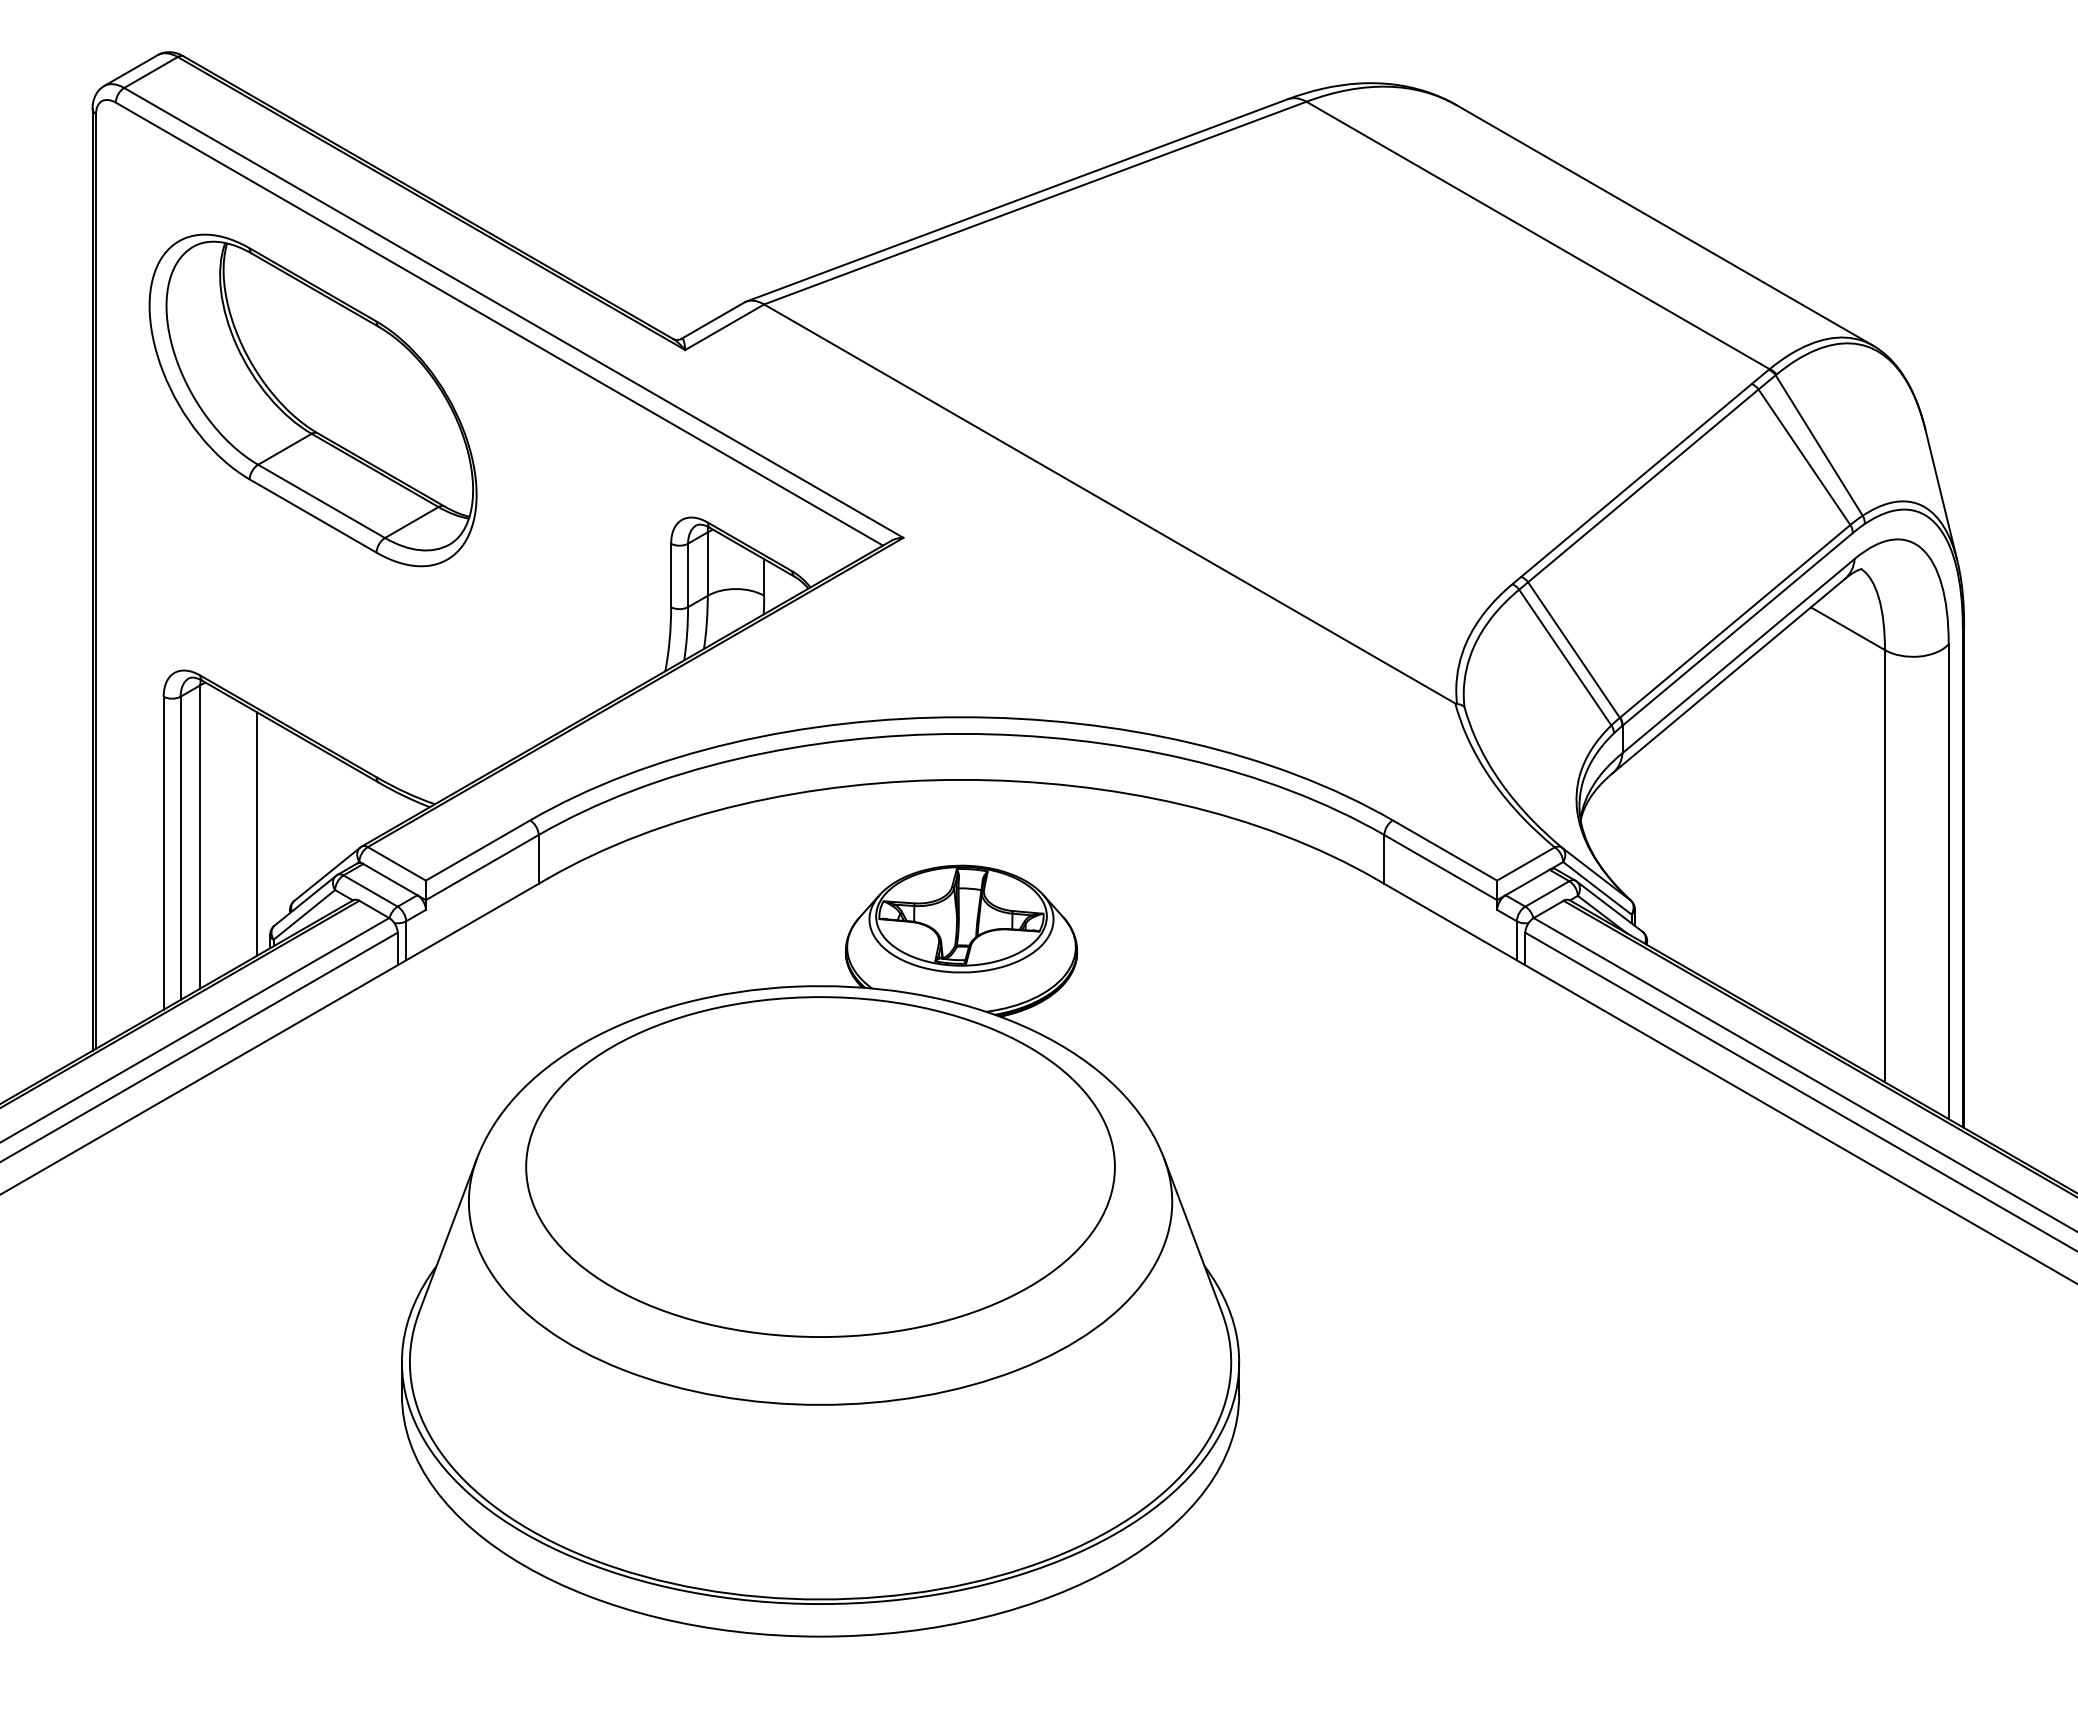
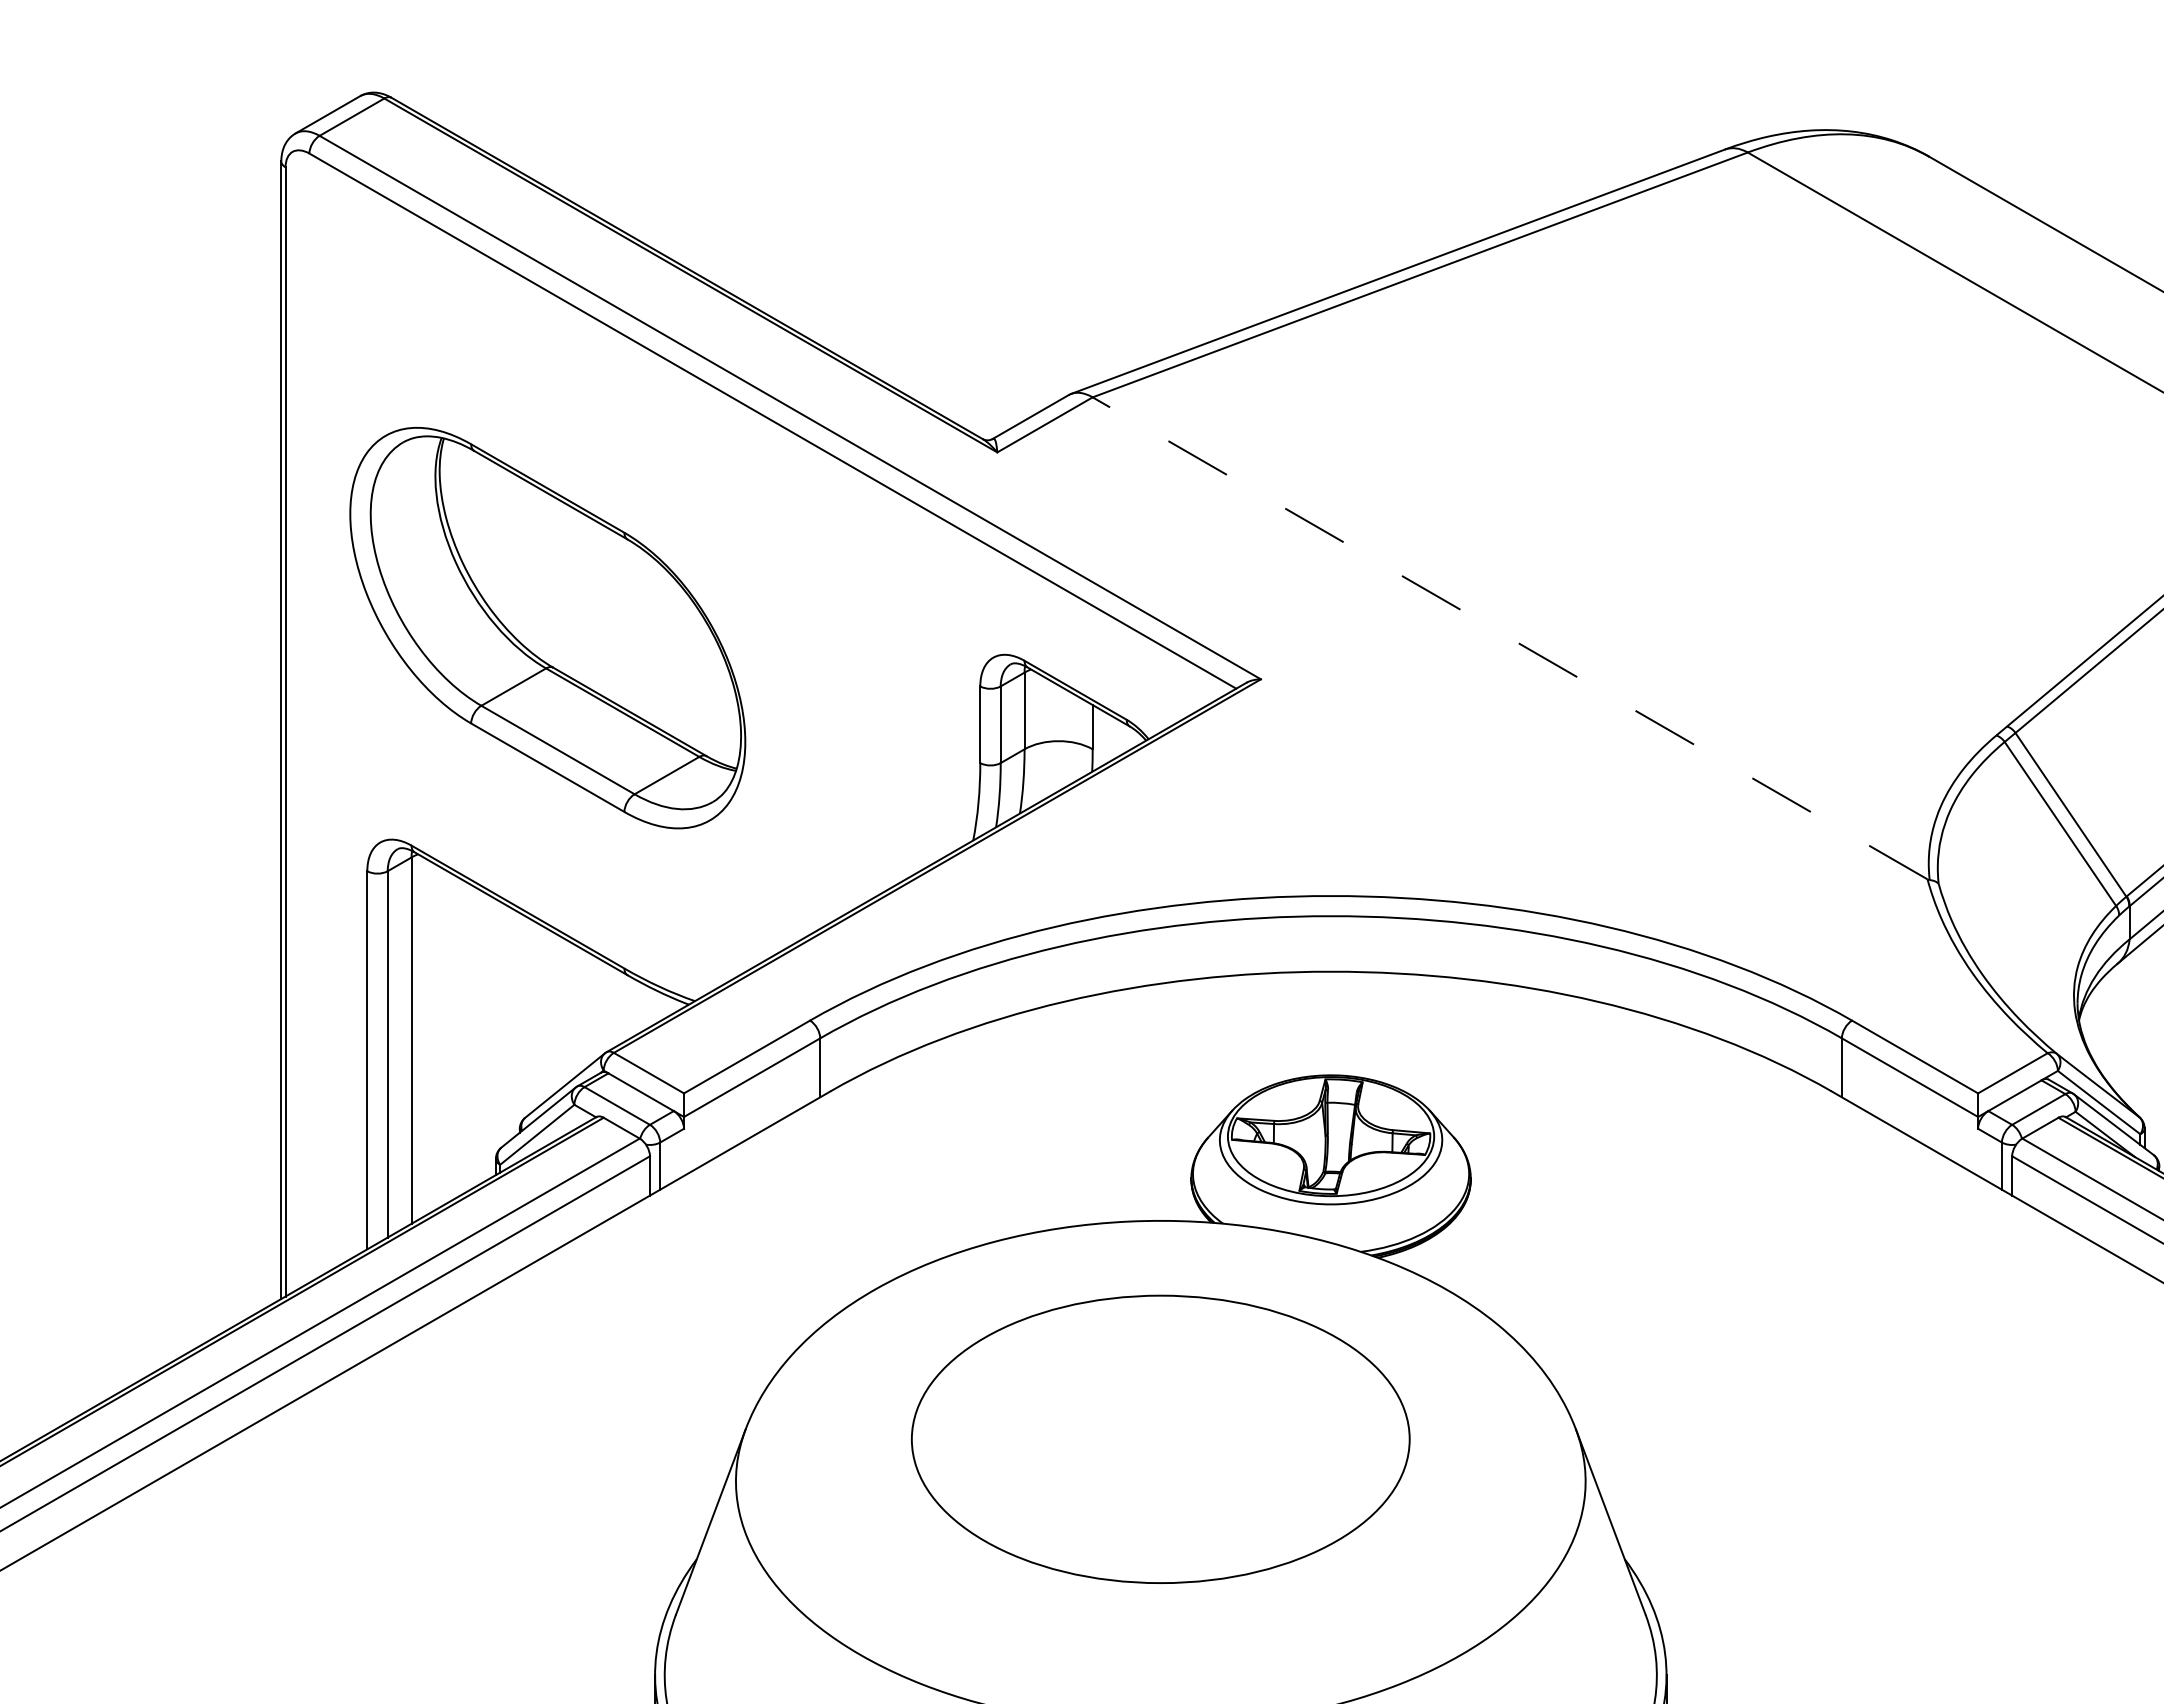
part: (312, 400) -> (547, 628), moved
line: (1109, 503) -> (1509, 637), solid -> dashed
line: (256, 834) -> (479, 1037), removed
part: (820, 1166) -> (1160, 1438), size x0.7

